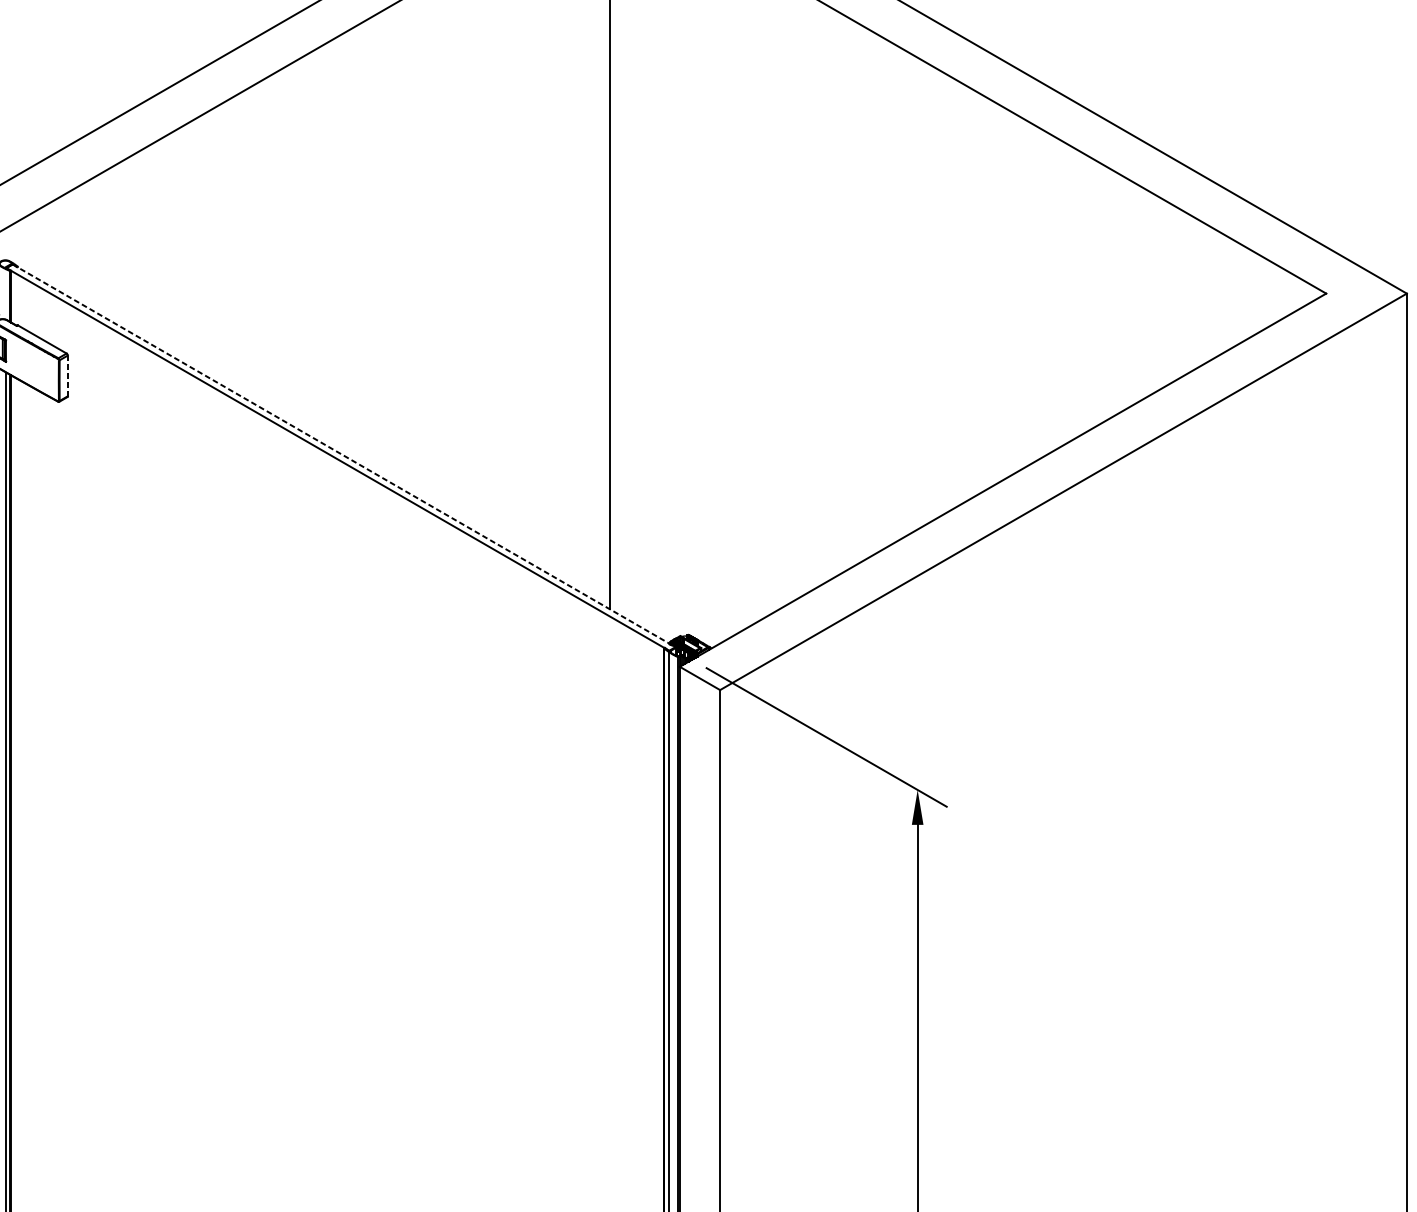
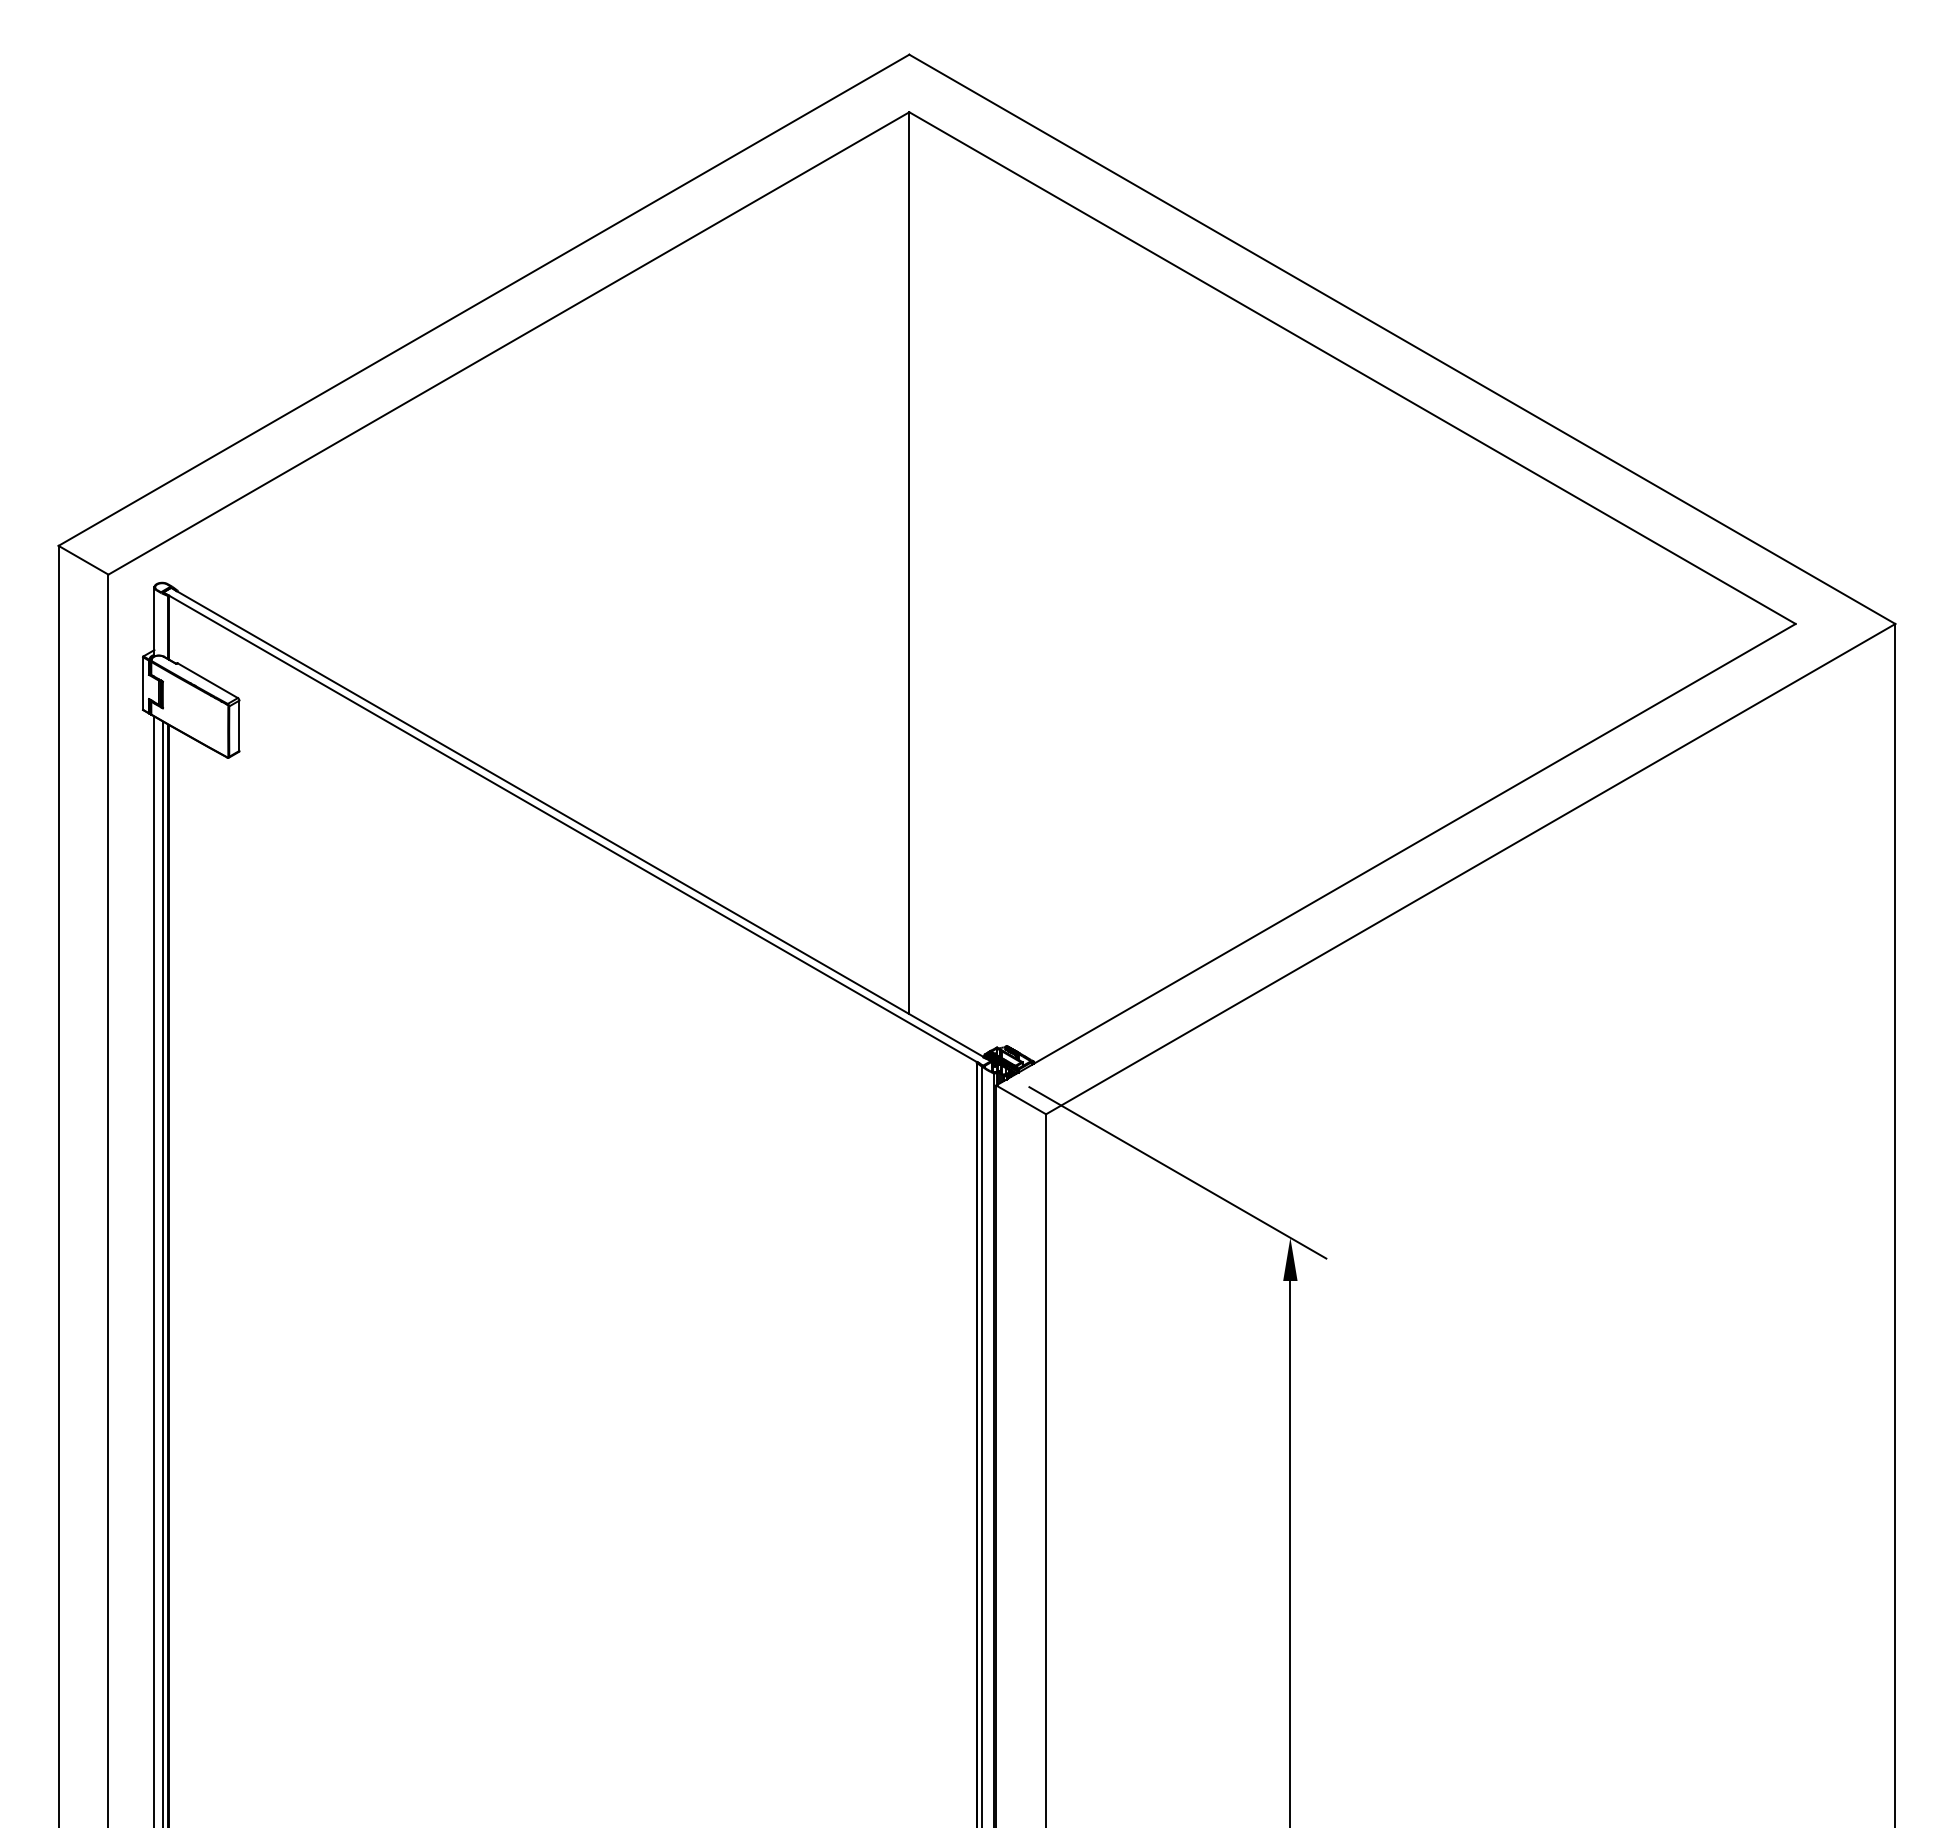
line: (67, 376) -> (239, 726), dashed -> solid
line: (344, 455) -> (581, 824), dashed -> solid

